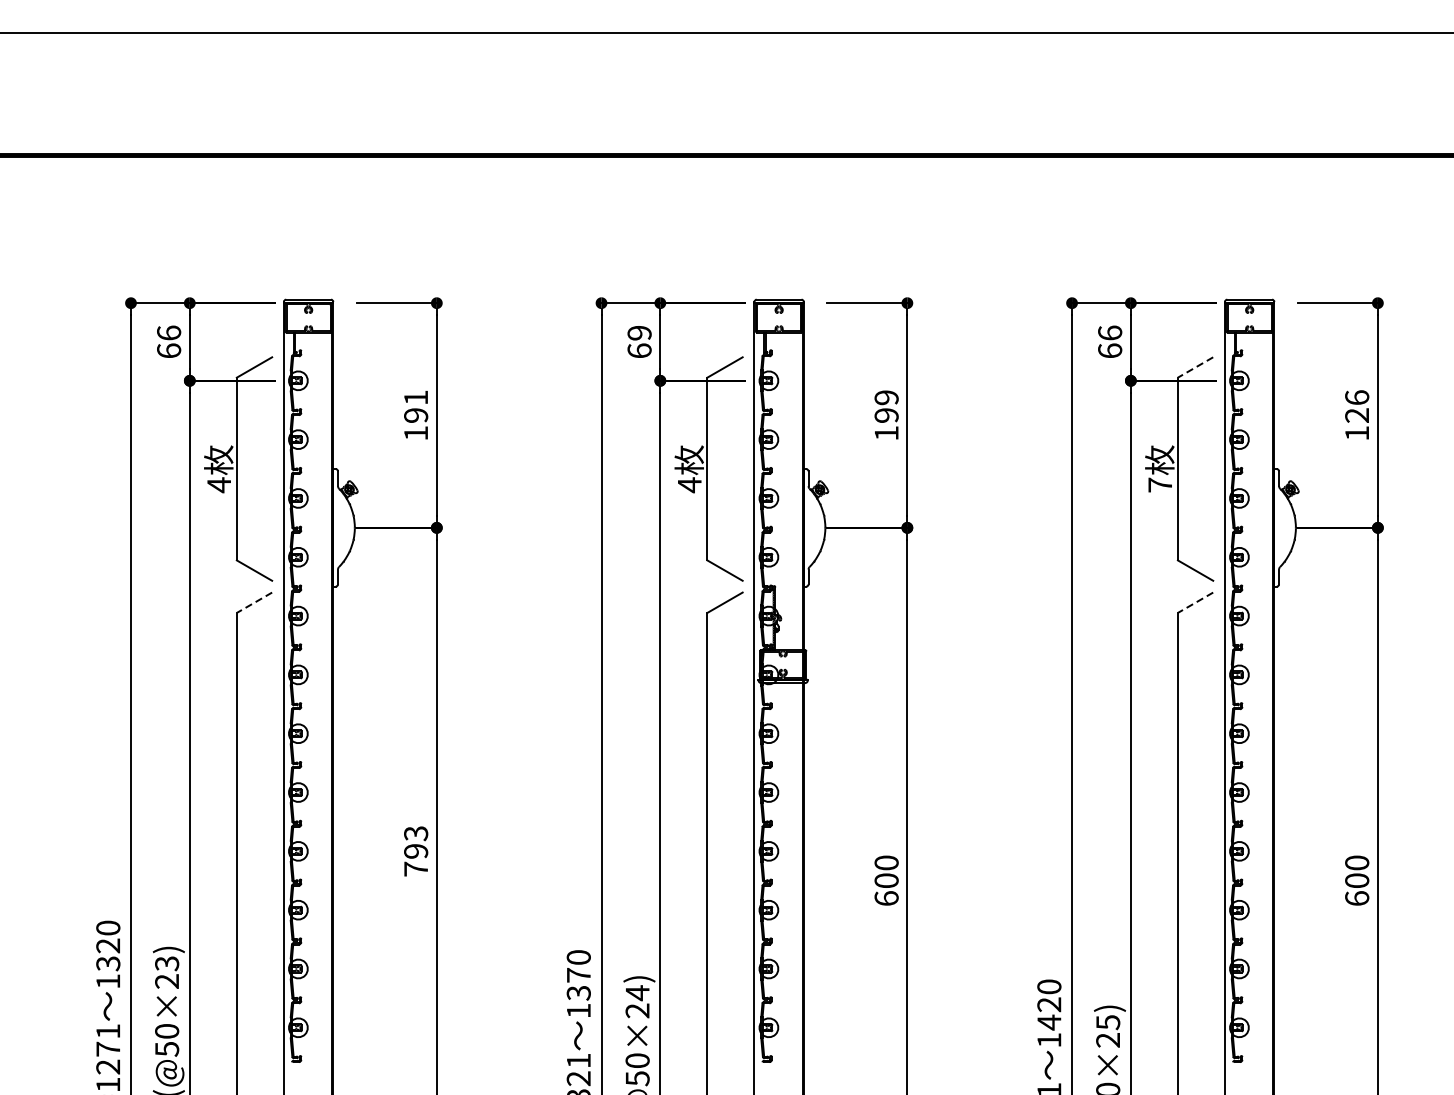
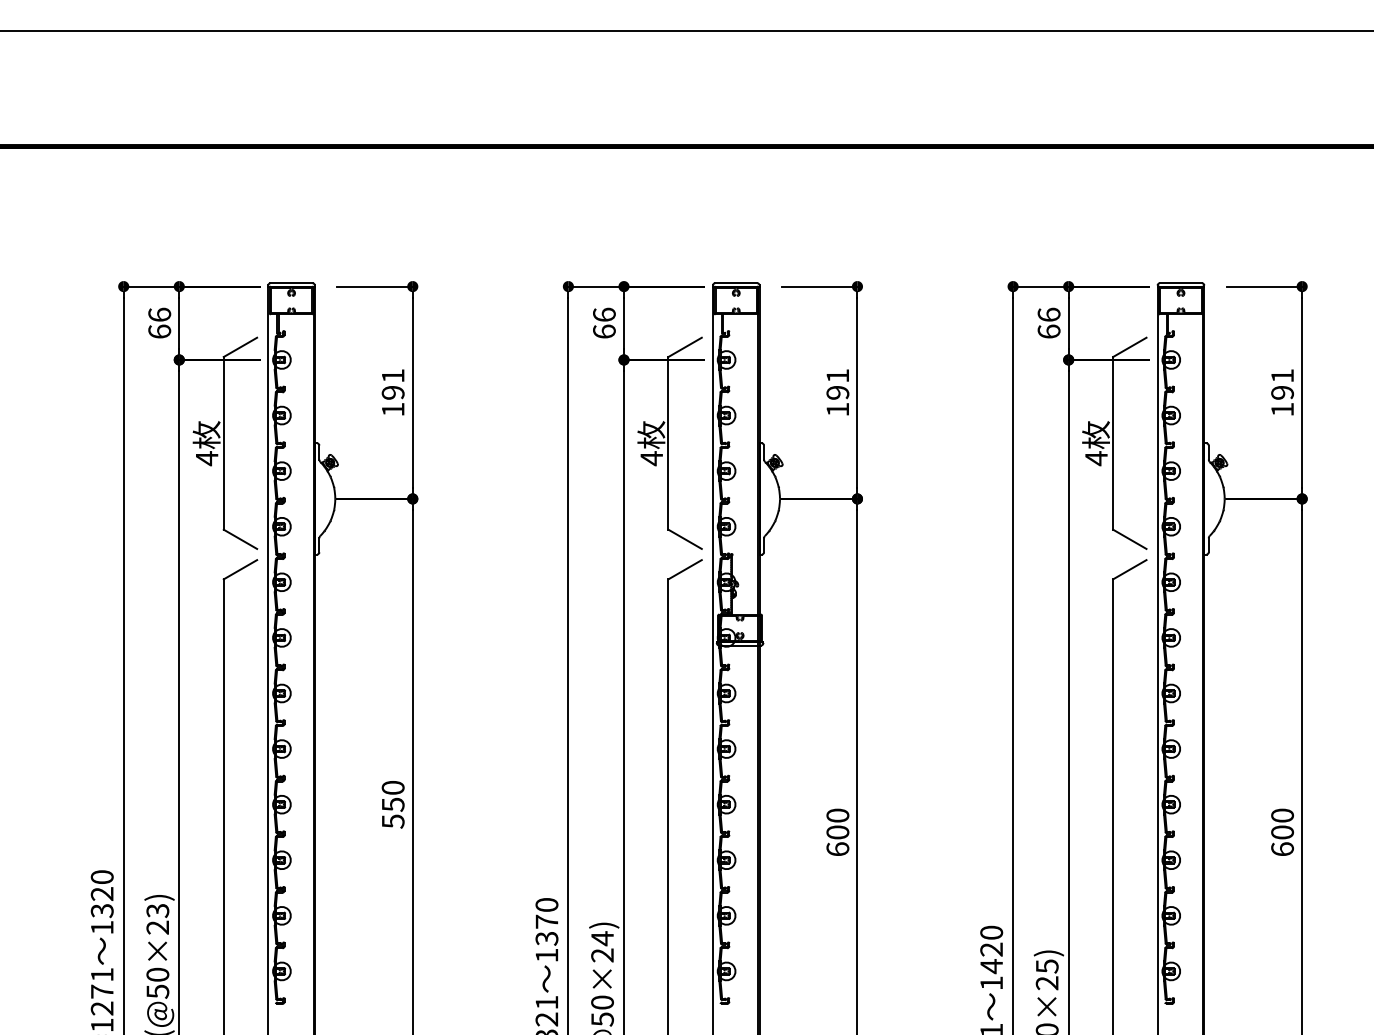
text: (639, 332) -> (604, 314), 69 -> 66
line: (1195, 367) -> (1129, 347), dashed -> solid
text: (886, 397) -> (837, 375), 199 -> 191
text: (1357, 405) -> (1282, 383), 126 -> 191
text: (1160, 485) -> (1096, 458), 7 -> 4
line: (254, 602) -> (240, 569), dashed -> solid
line: (1195, 602) -> (1129, 569), dashed -> solid
text: (415, 851) -> (392, 804), 793 -> 550

